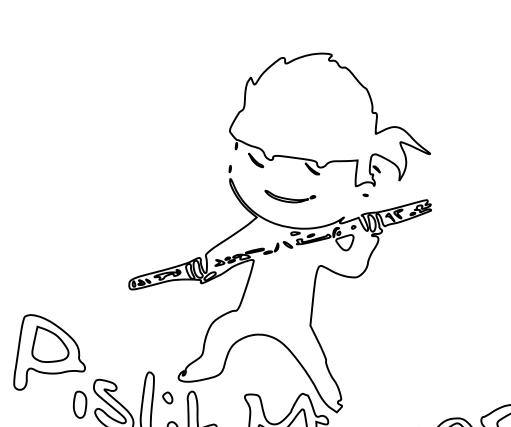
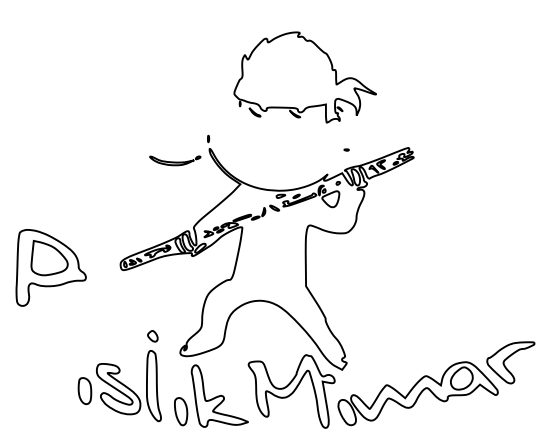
part: (333, 119) -> (305, 77), size x0.7
part: (290, 197) -> (175, 160), moved
part: (51, 354) -> (50, 267), moved
part: (167, 398) -> (152, 336), moved

